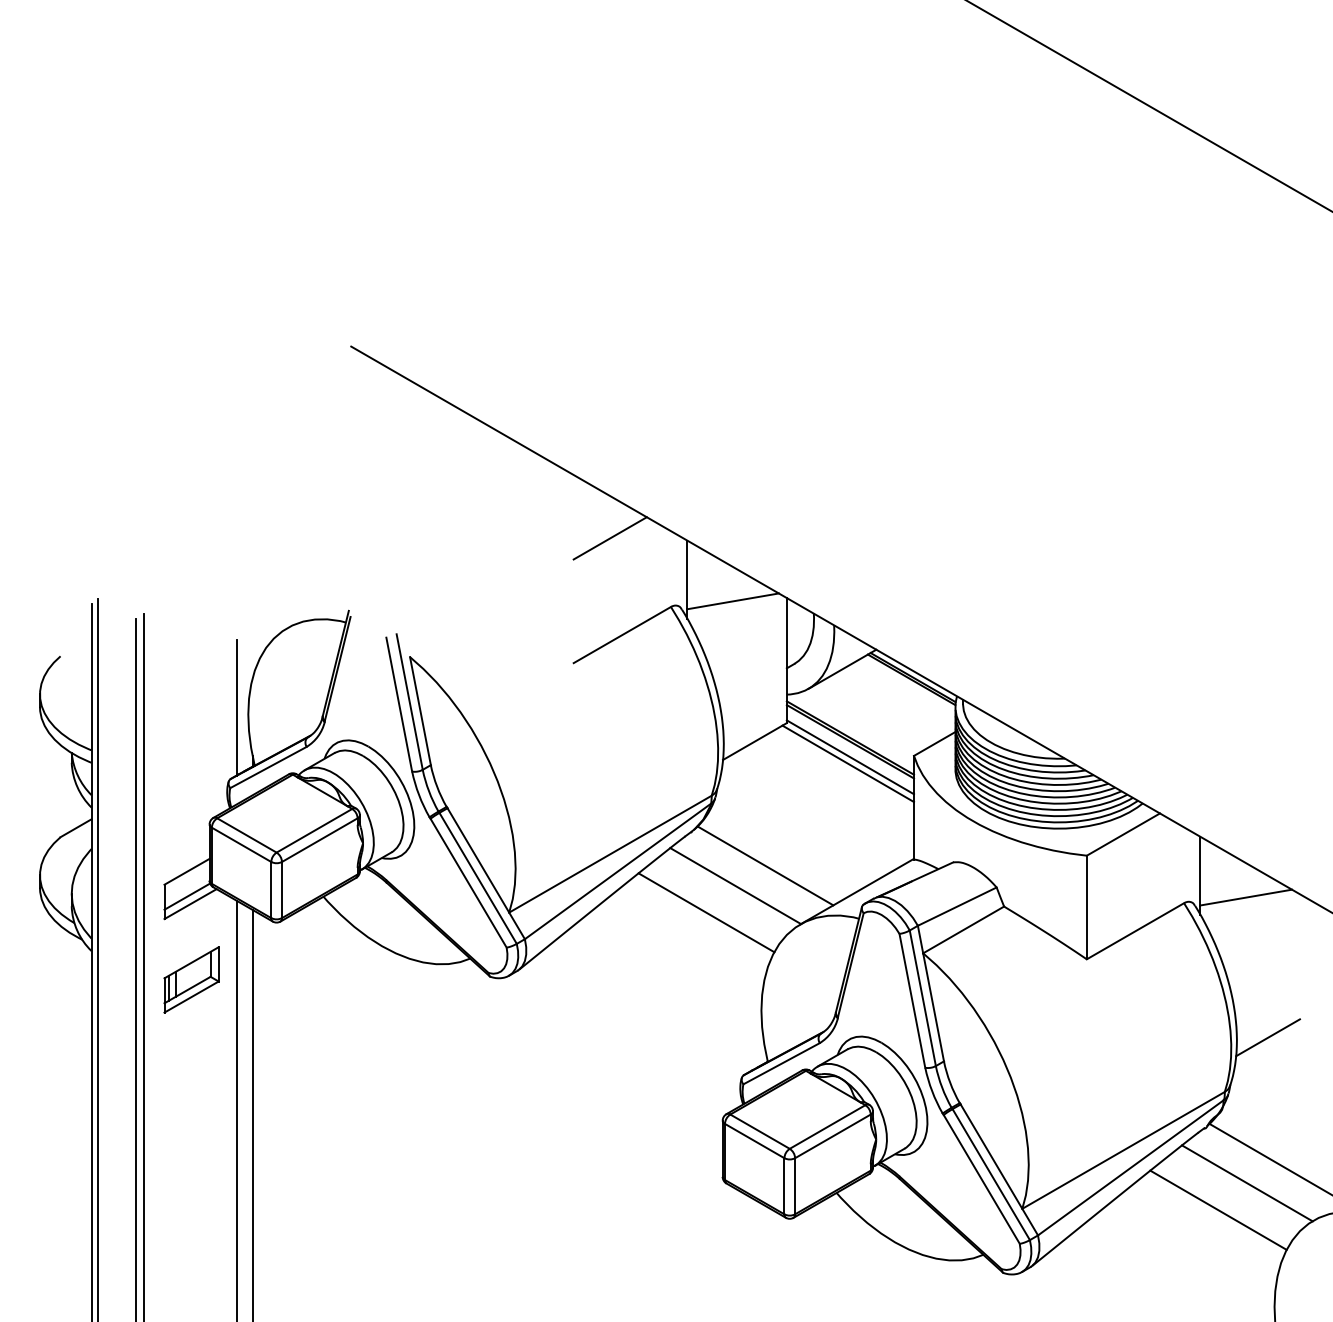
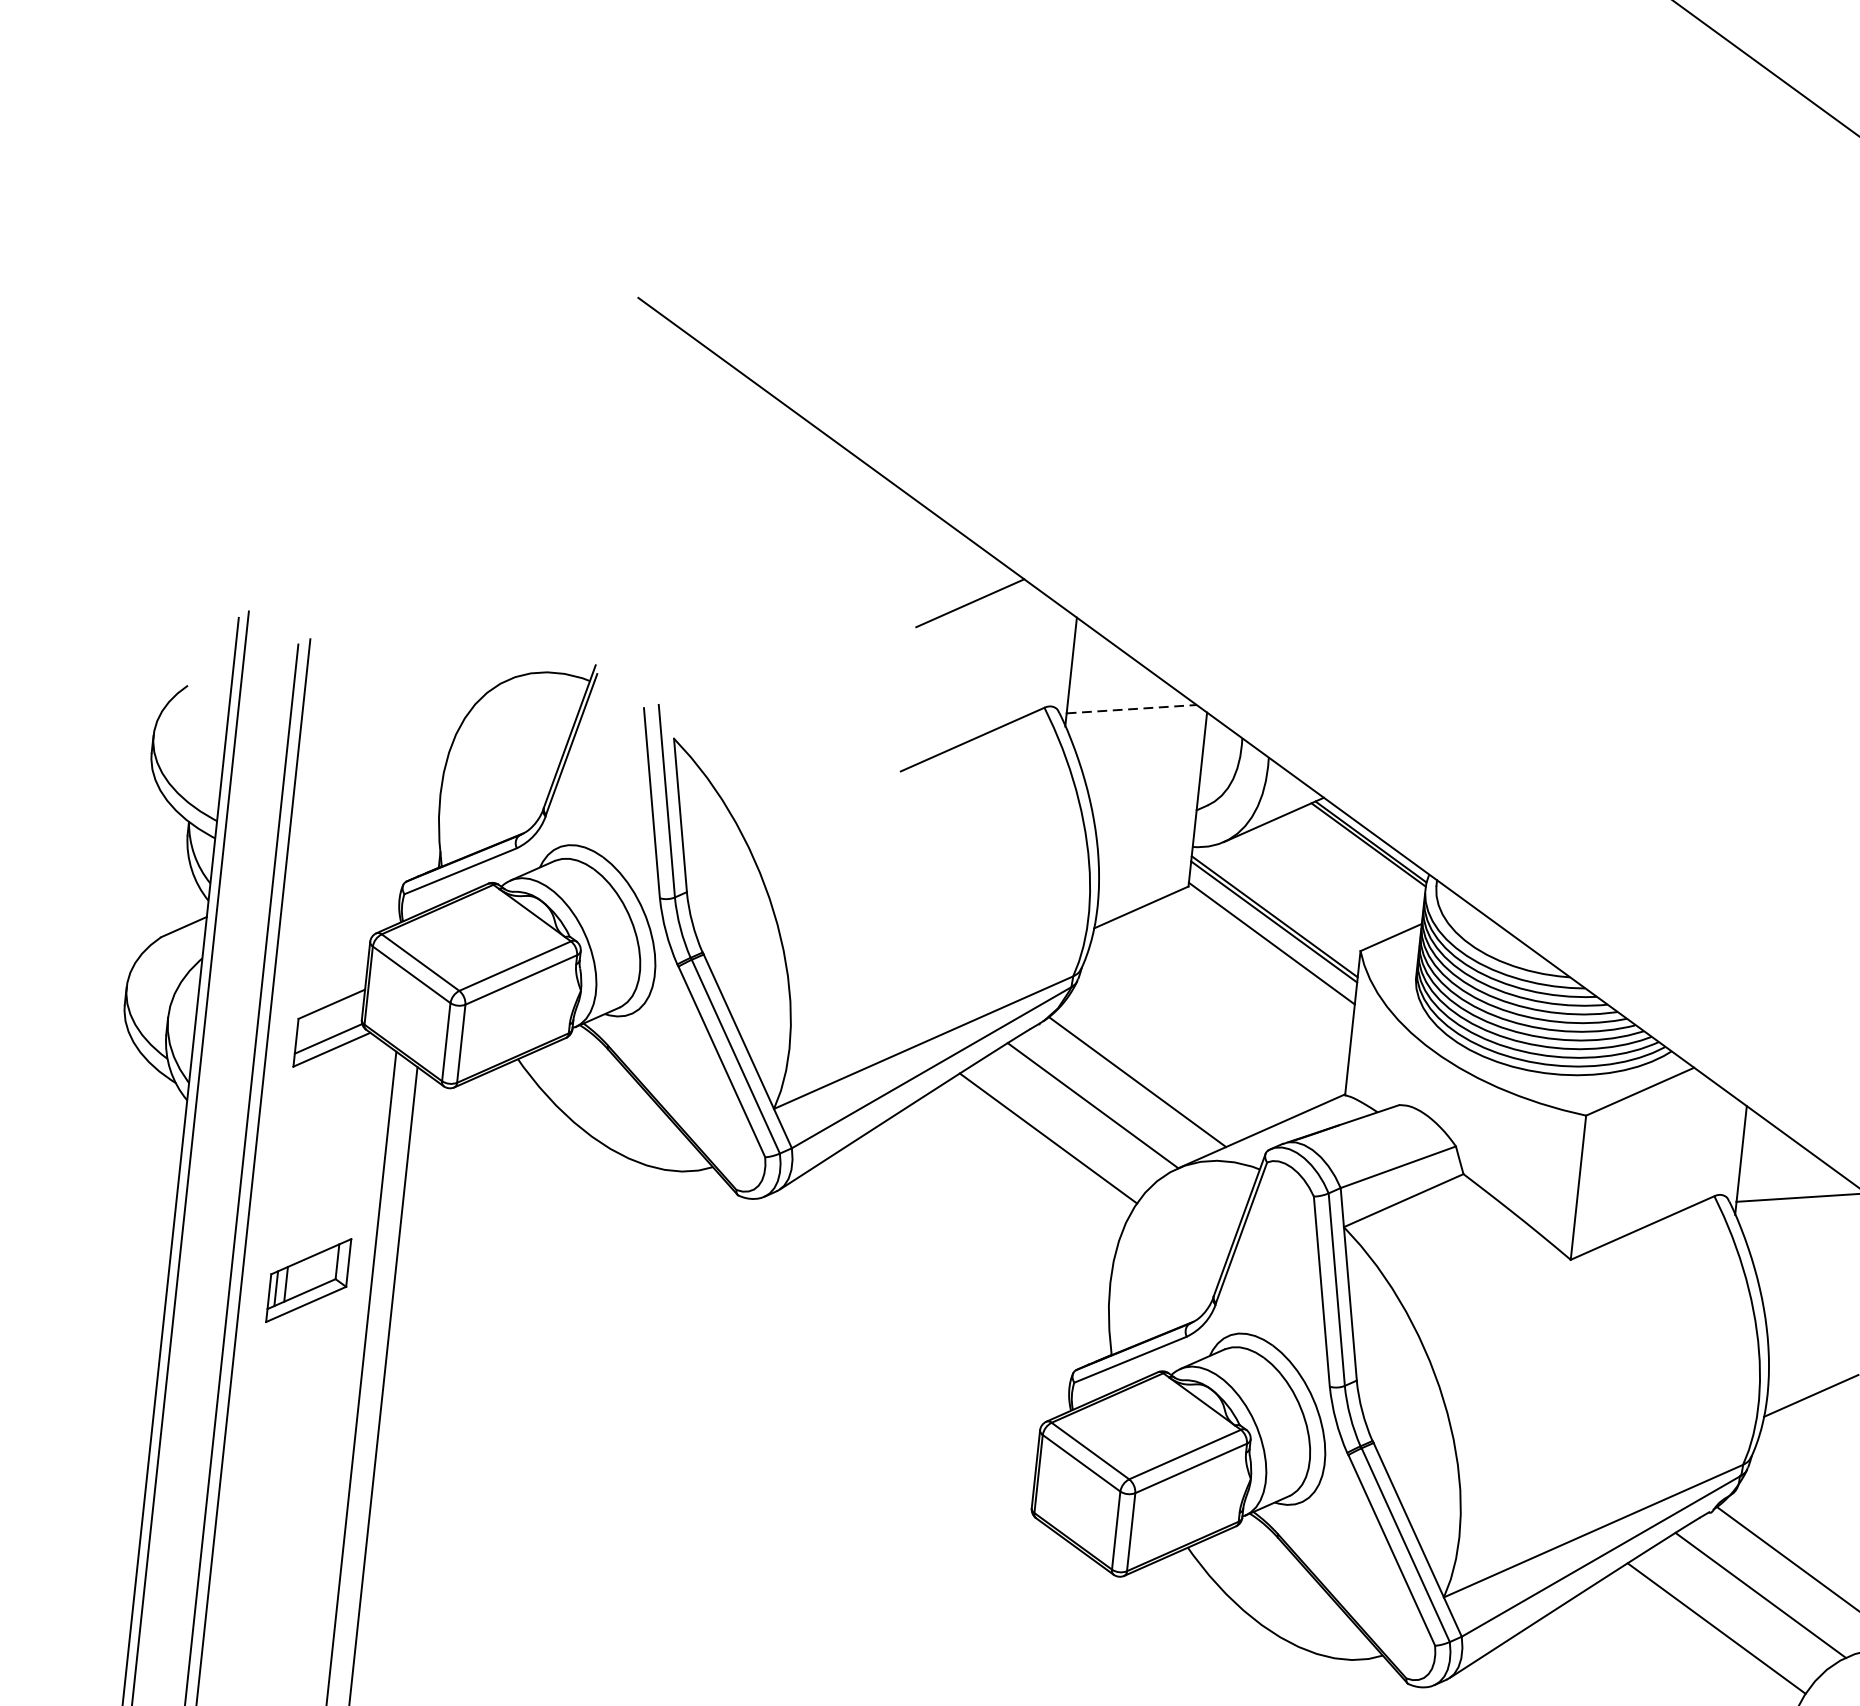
line: (733, 601) -> (1132, 709), solid -> dashed
line: (236, 707) -> (425, 783), removed
line: (848, 763) -> (1268, 951), removed
part: (191, 979) -> (308, 1279), moved

